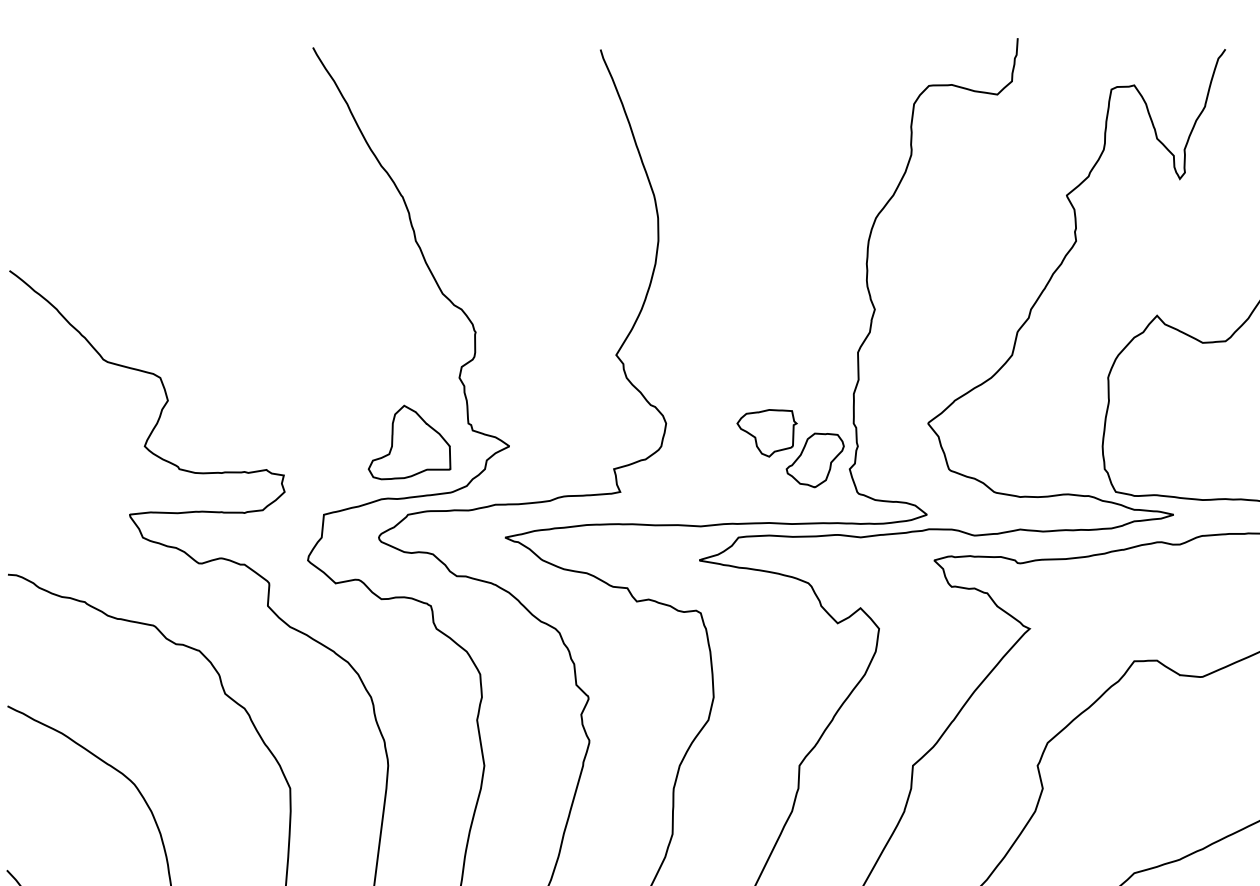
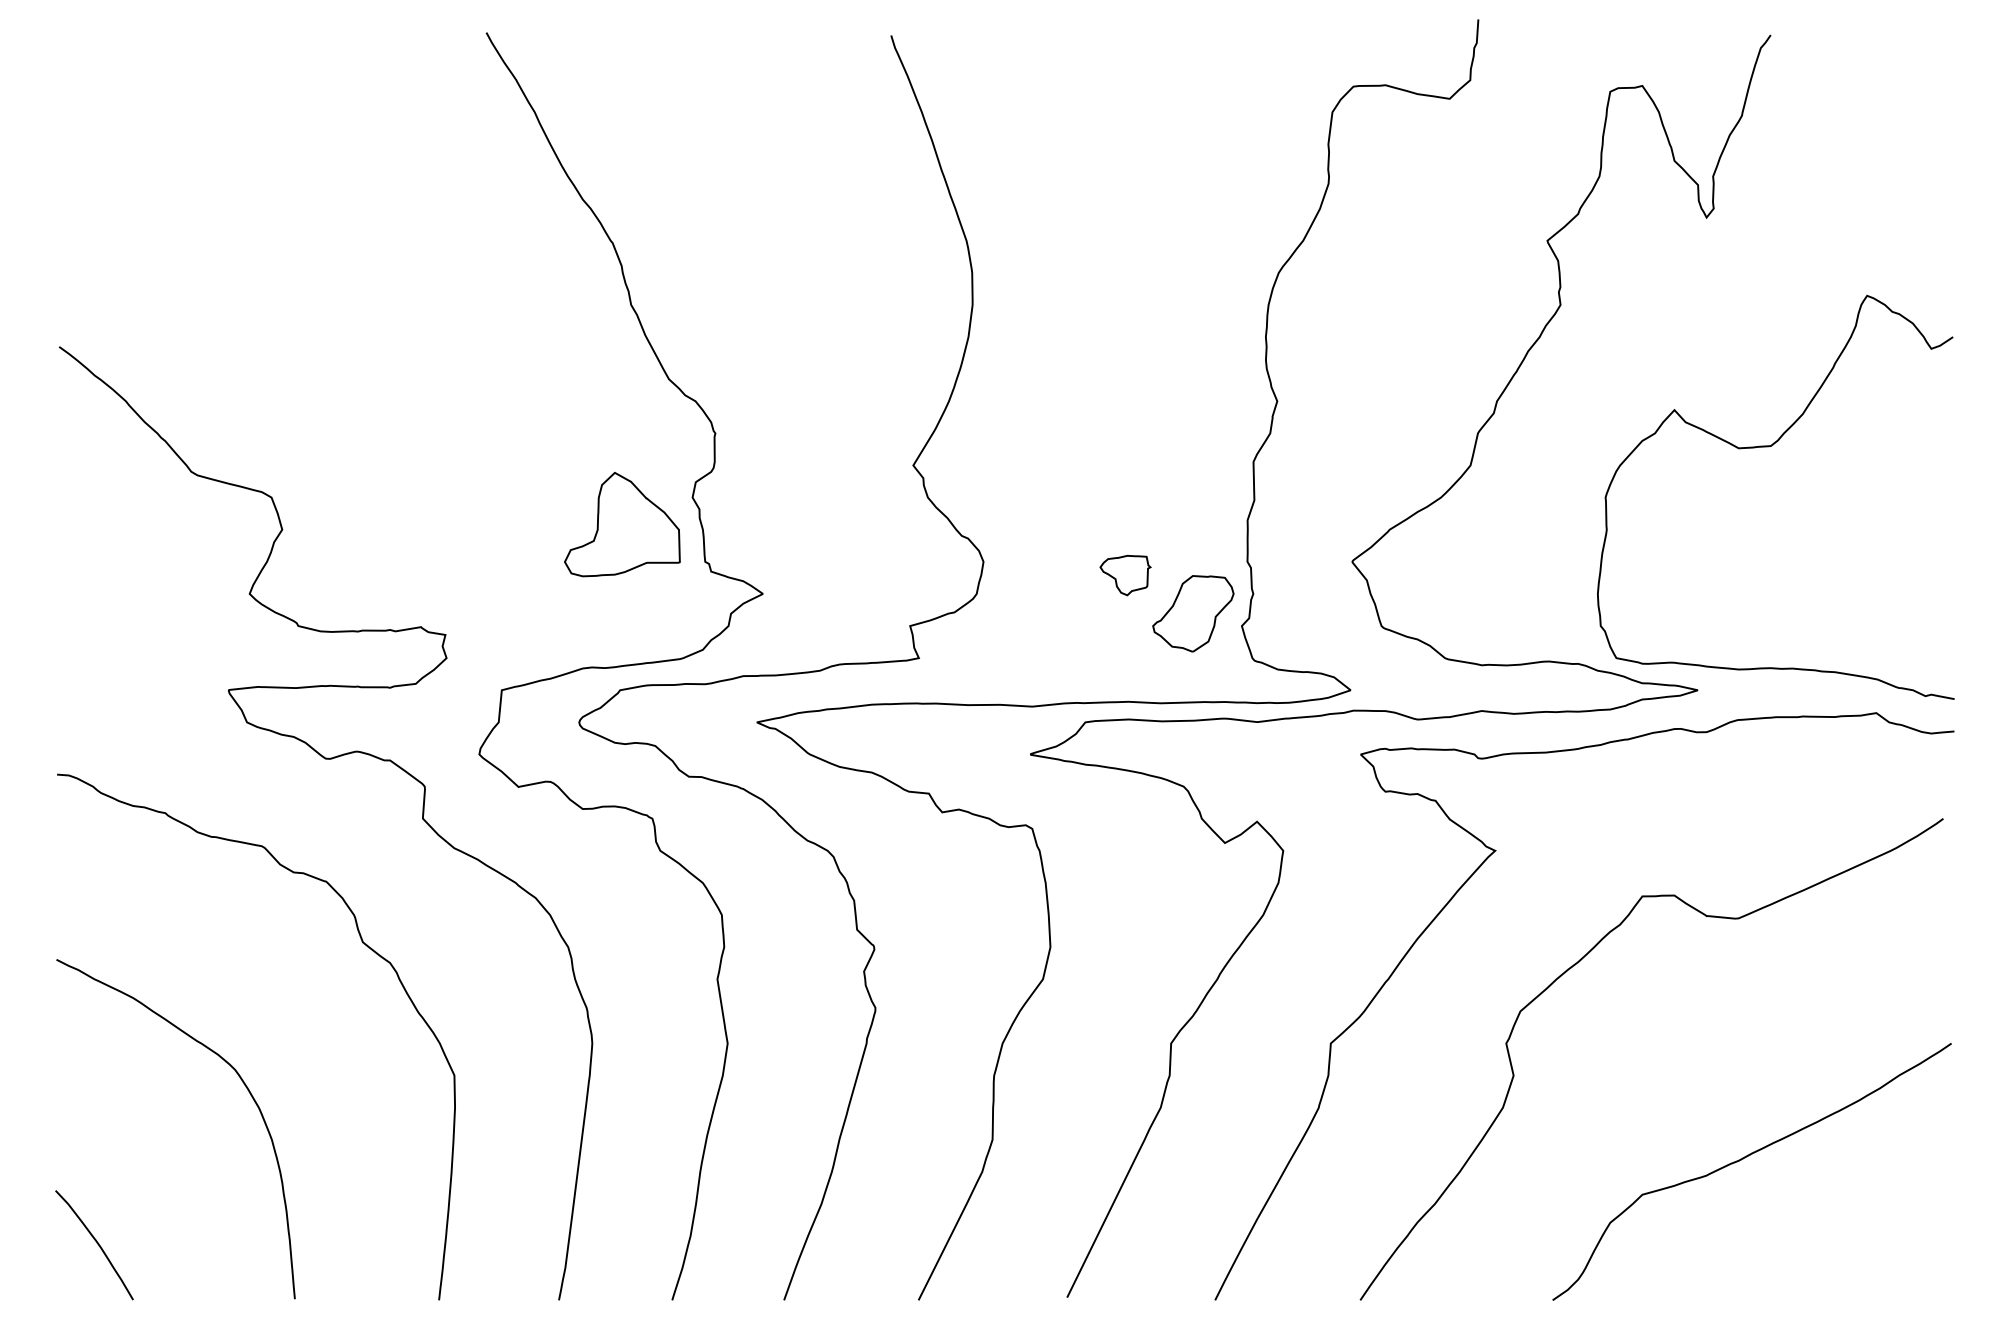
part: (767, 433) -> (1125, 575), size x0.6
part: (409, 442) -> (622, 524), moved

